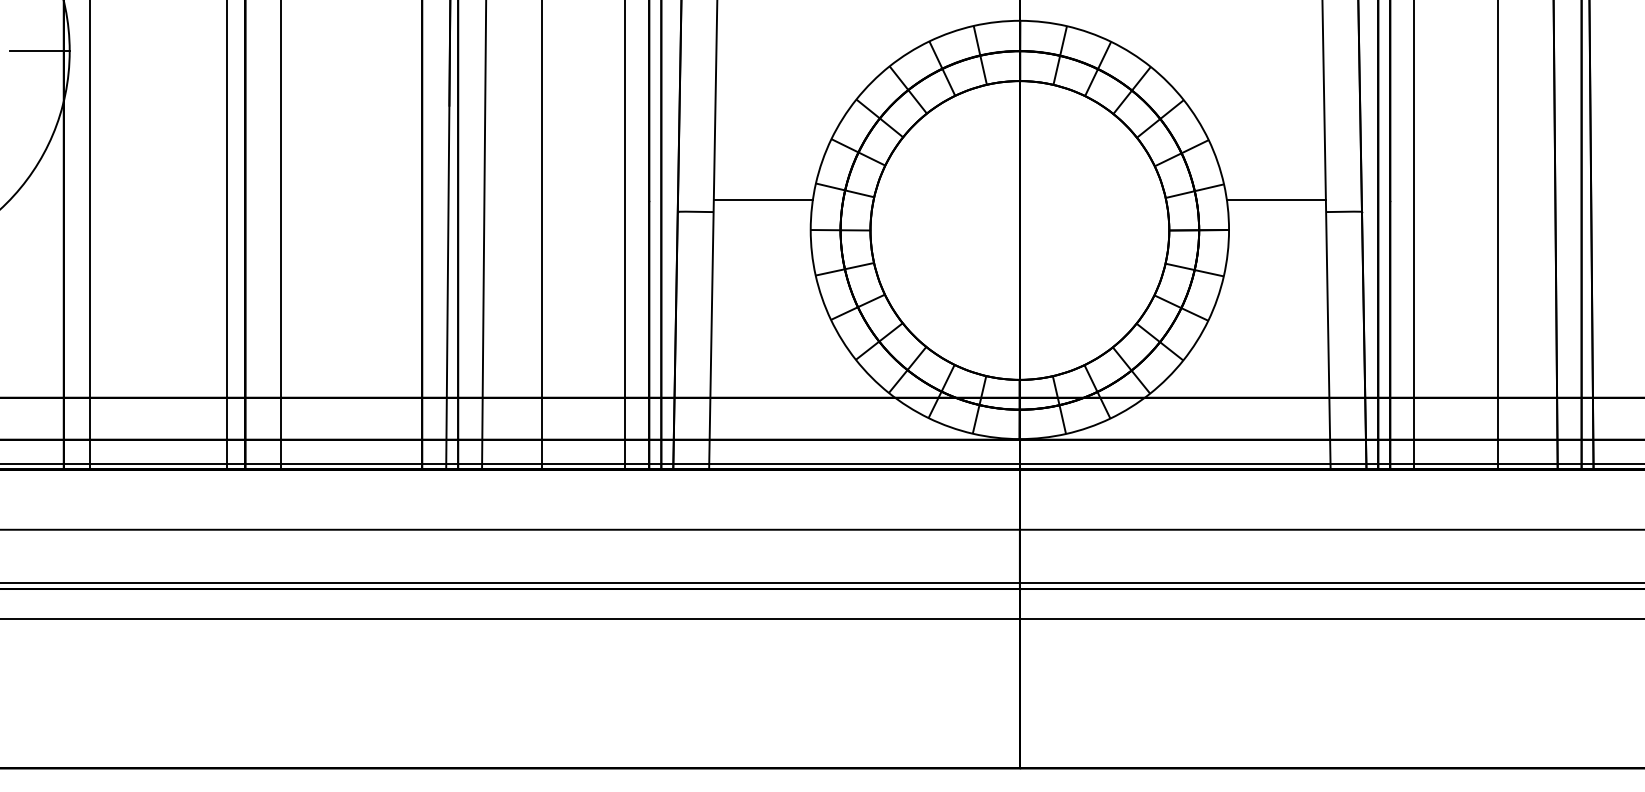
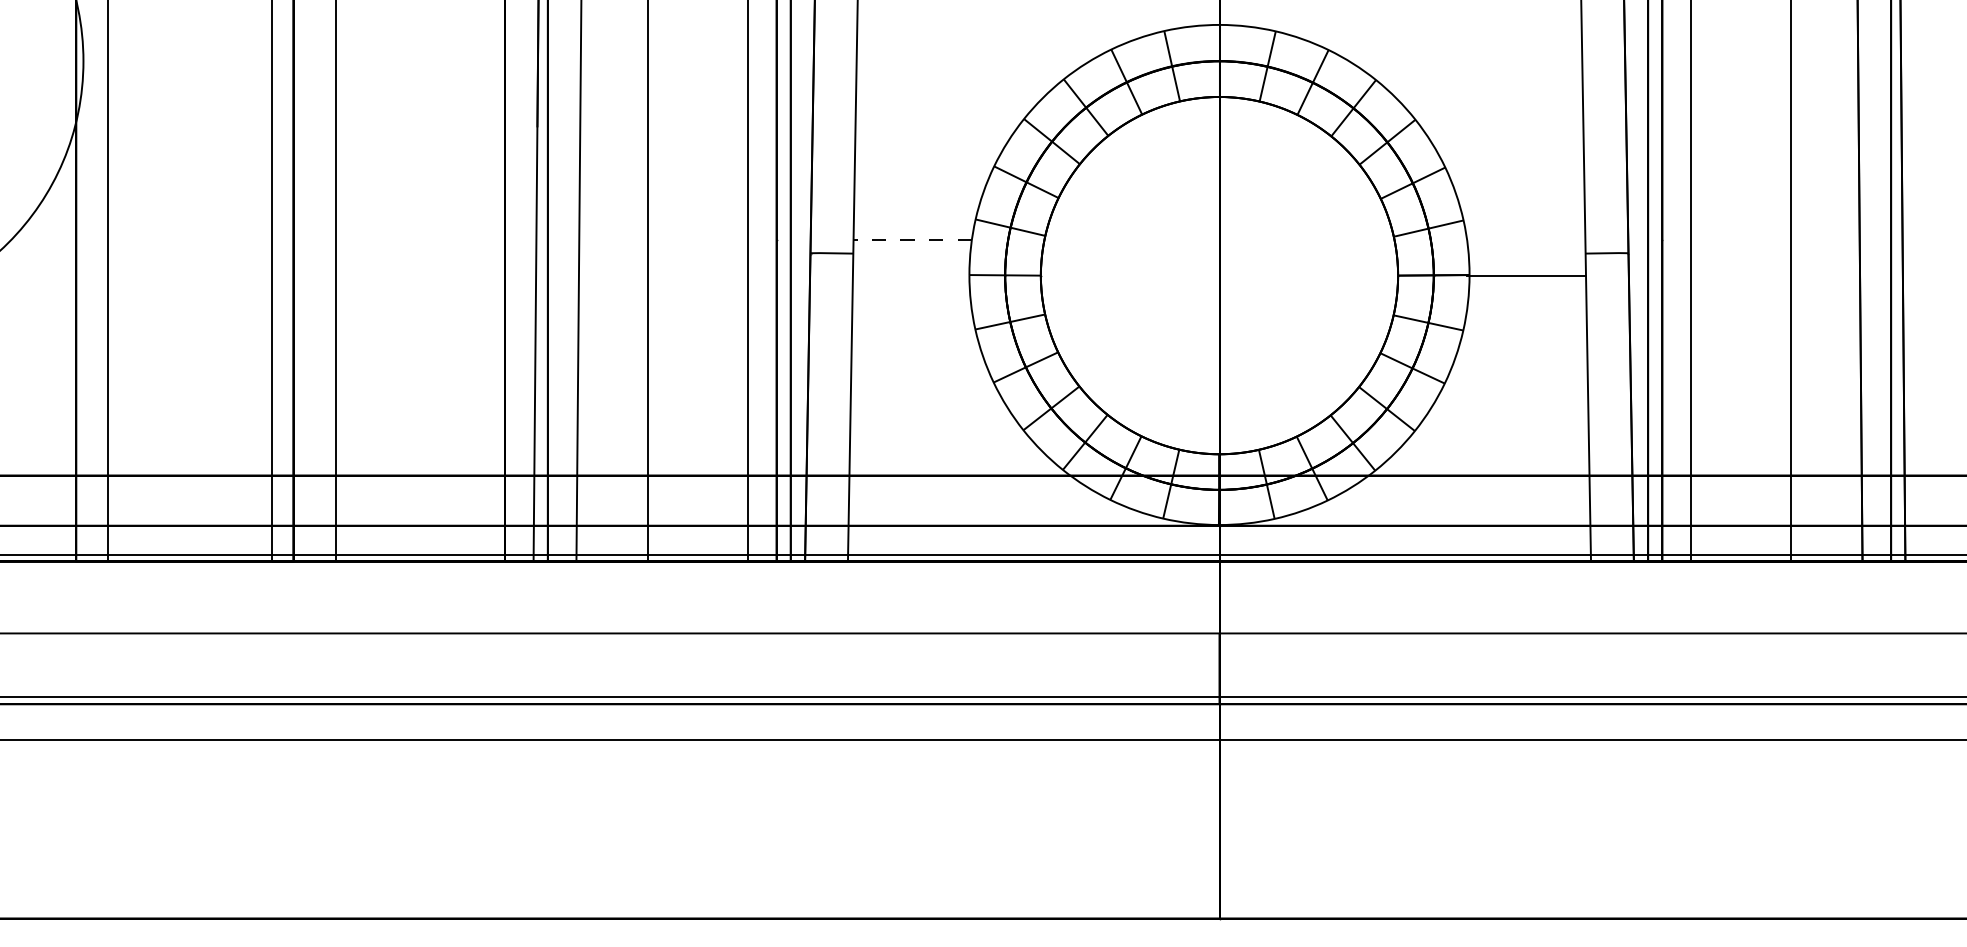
line: (39, 51) -> (47, 61), removed
line: (763, 200) -> (912, 239), solid -> dashed
line: (1276, 200) -> (1526, 275), moved

